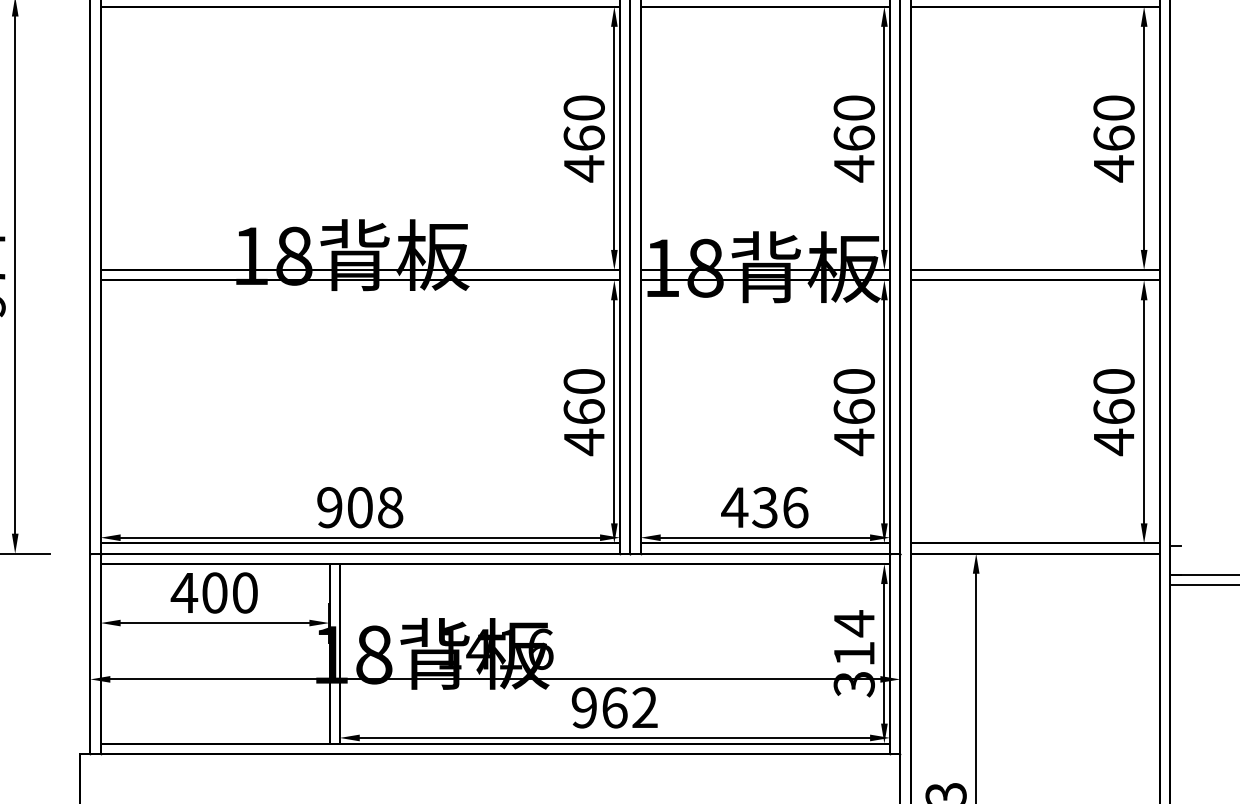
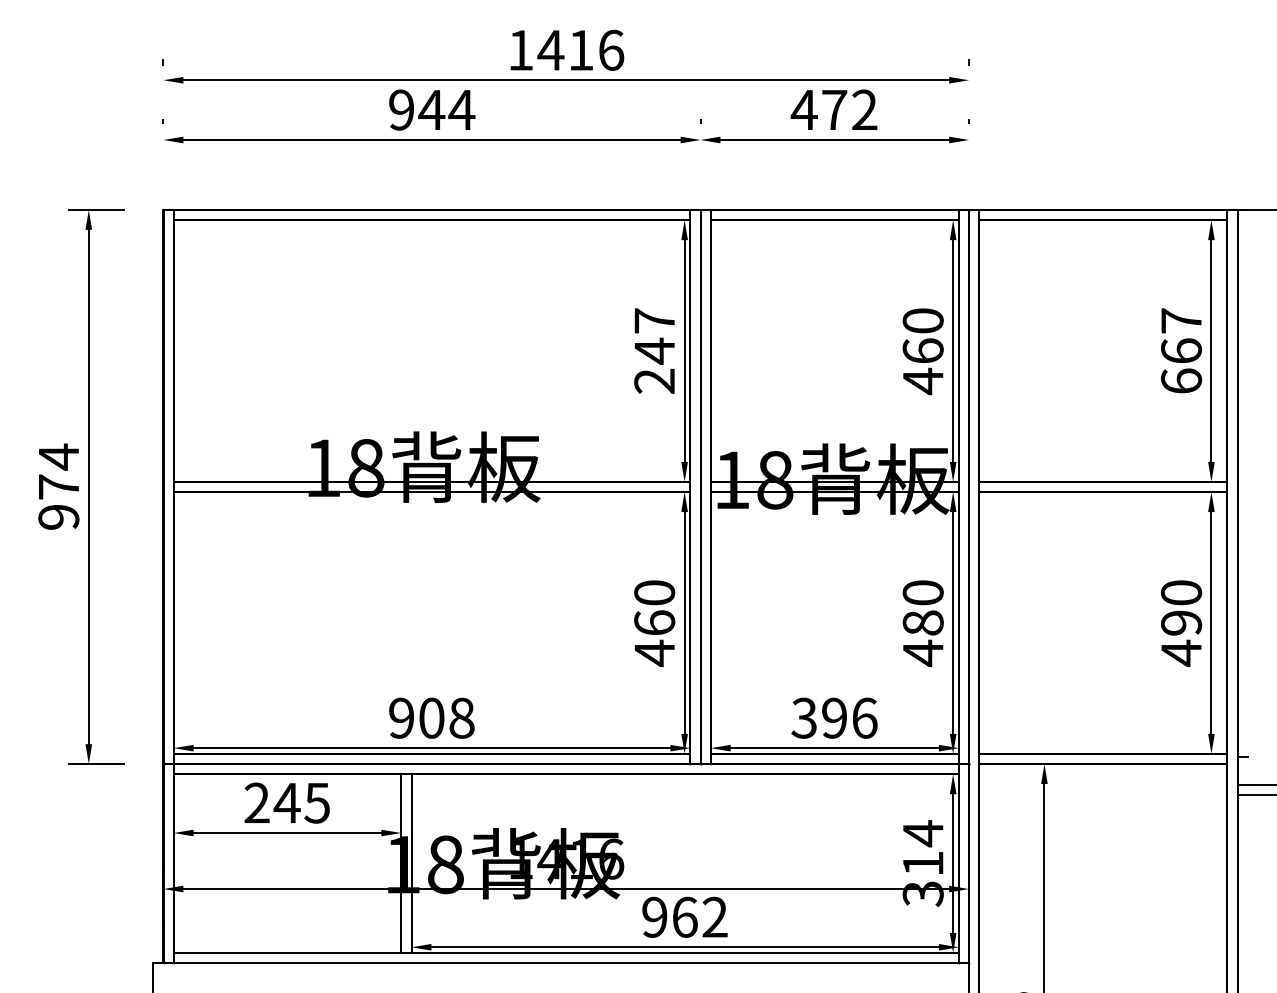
text: (584, 138) -> (654, 351), 460 -> 247
text: (1114, 138) -> (1181, 351), 460 -> 667
text: (853, 411) -> (922, 622), 460 -> 480
text: (1114, 411) -> (1181, 622), 460 -> 490
text: (748, 506) -> (818, 717), 436 -> 396
text: (214, 592) -> (286, 802), 400 -> 245

